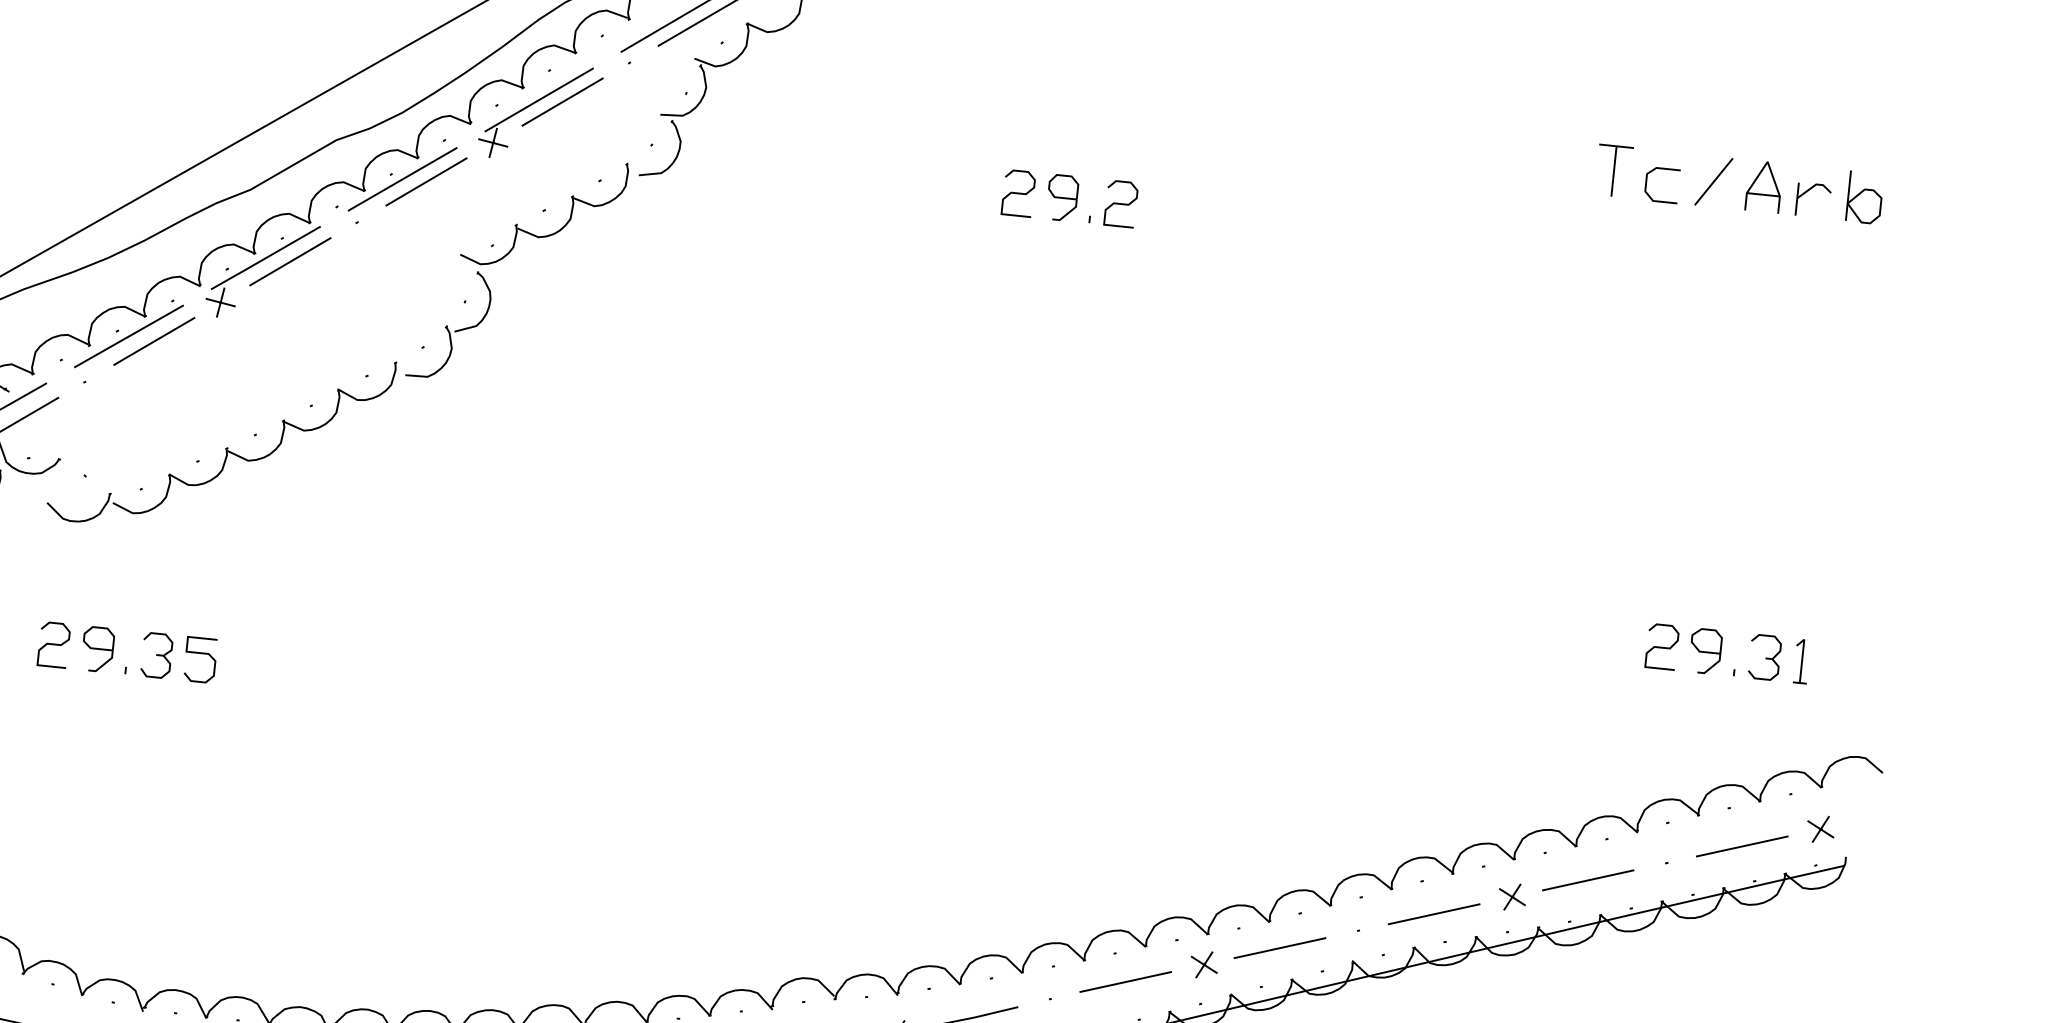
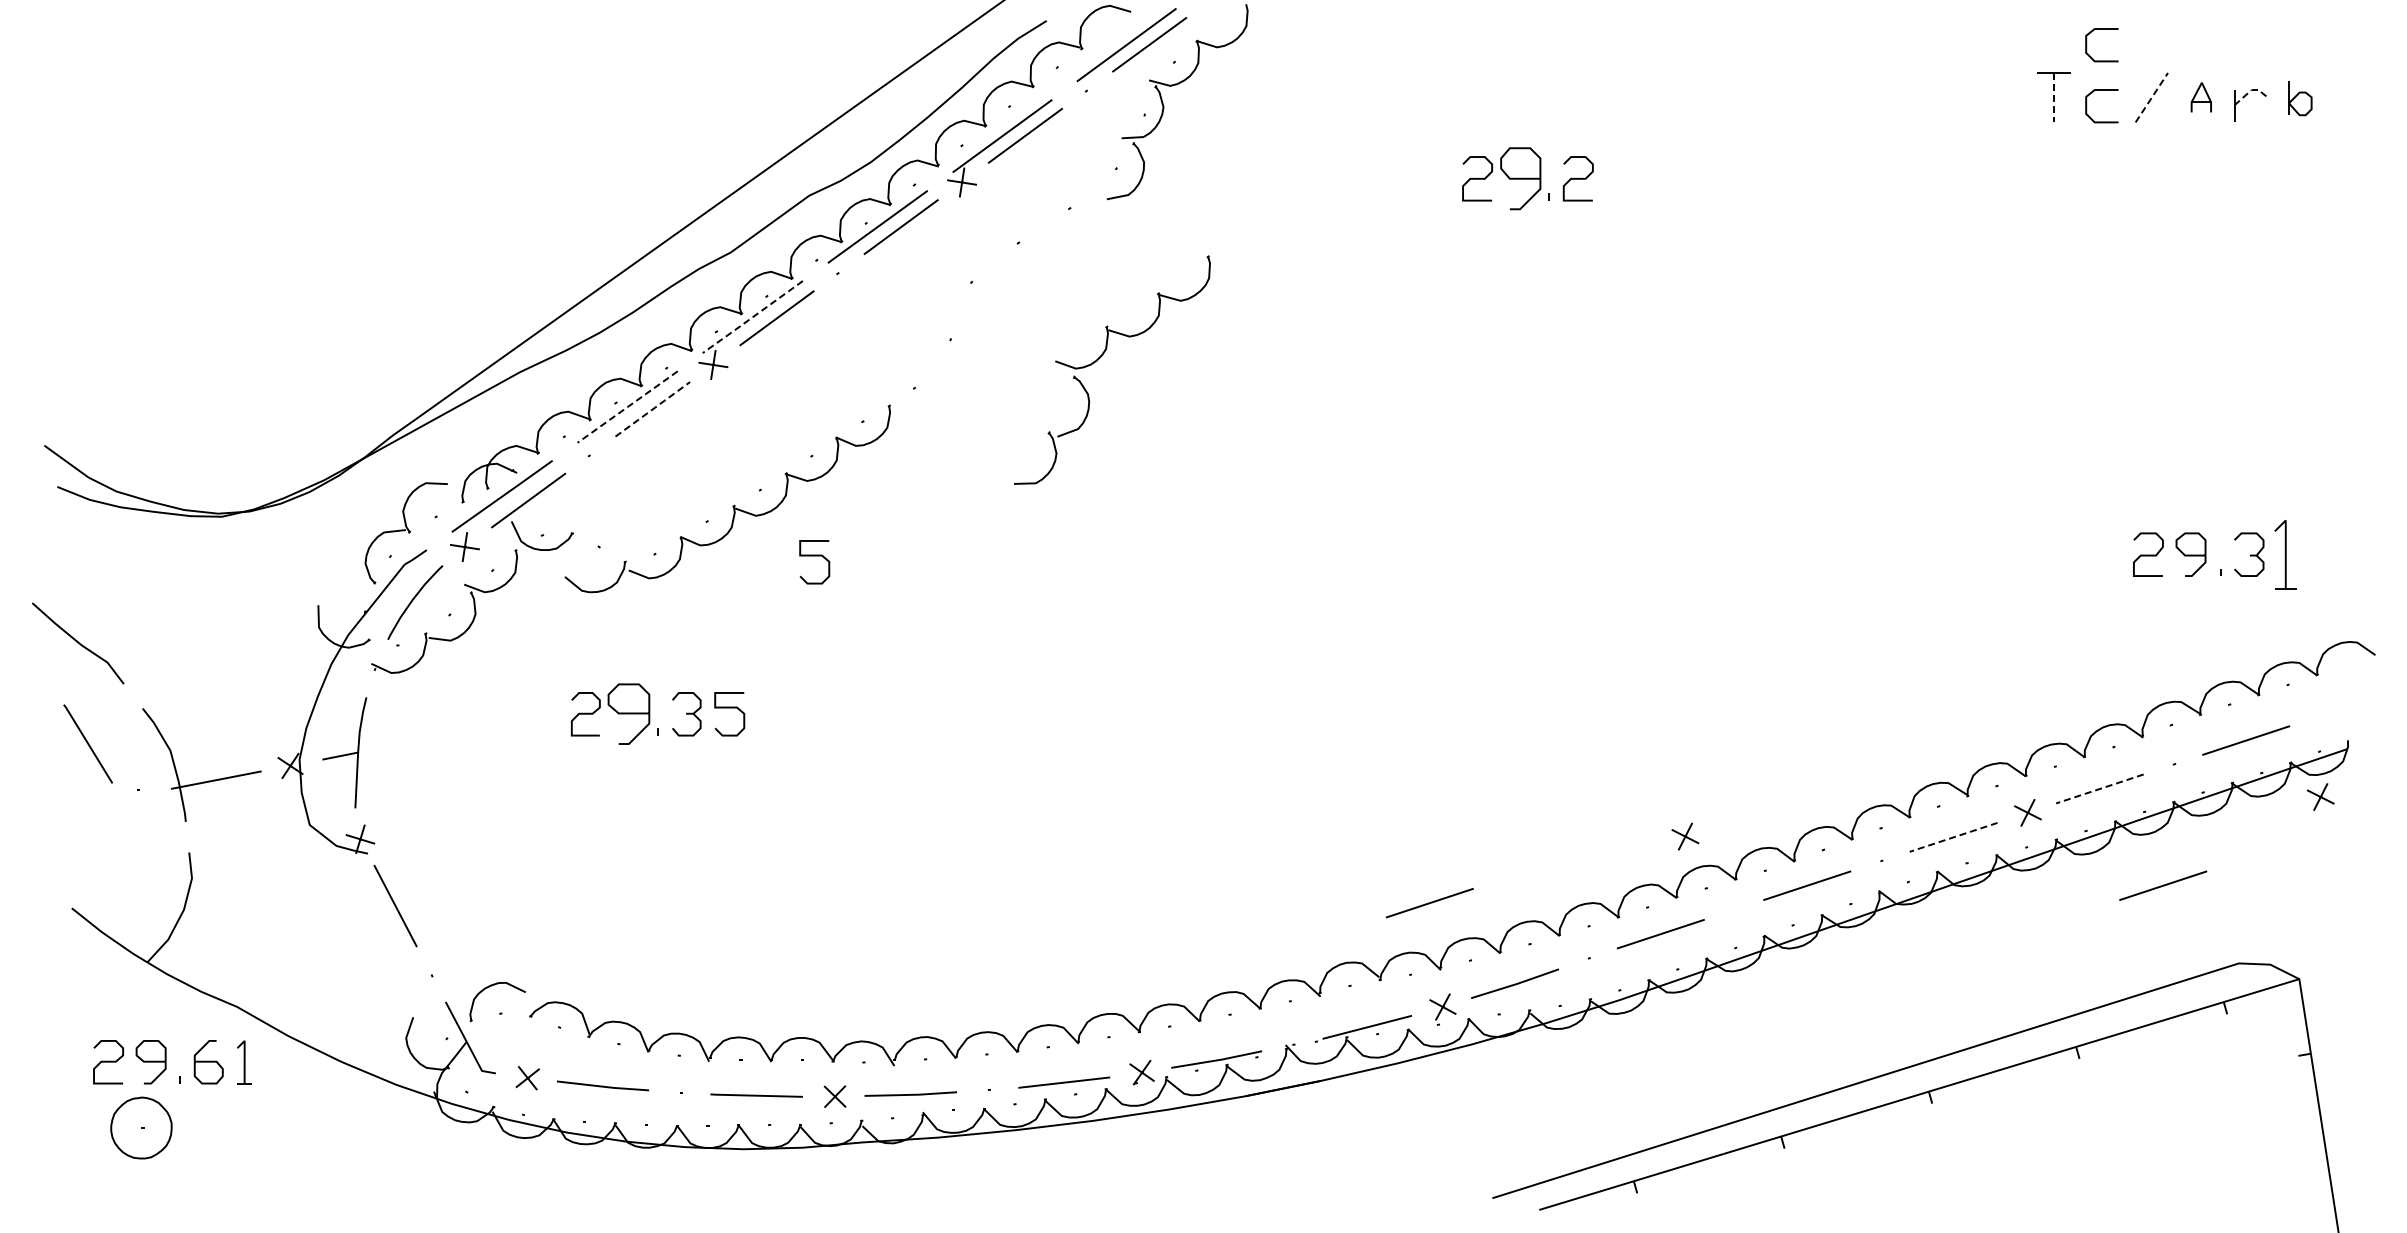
curve: (1653, 121) -> (2087, 45), added
line: (1613, 171) -> (2053, 97), solid -> dashed
line: (1713, 181) -> (2151, 97), solid -> dashed
line: (1815, 184) -> (2250, 90), solid -> dashed
part: (1764, 186) -> (2201, 97), size x0.6
part: (1062, 197) -> (1520, 178), size x1.4
part: (1865, 198) -> (2300, 98), size x0.7
part: (507, 255) -> (1101, 357), moved
line: (265, 258) -> (752, 317), solid -> dashed
line: (128, 336) -> (627, 407), solid -> dashed
line: (155, 341) -> (653, 409), solid -> dashed
curve: (303, 508) -> (814, 556), added
part: (97, 649) -> (628, 714), size x1.4
part: (1801, 661) -> (2285, 554), size x1.6
part: (1820, 828) -> (2320, 796), moved
line: (1587, 880) -> (2099, 789), solid -> dashed
line: (1433, 914) -> (1953, 837), solid -> dashed
line: (893, 926) -> (1429, 903), added
part: (1204, 964) -> (1685, 836), moved
line: (1642, 985) -> (2163, 885), added

